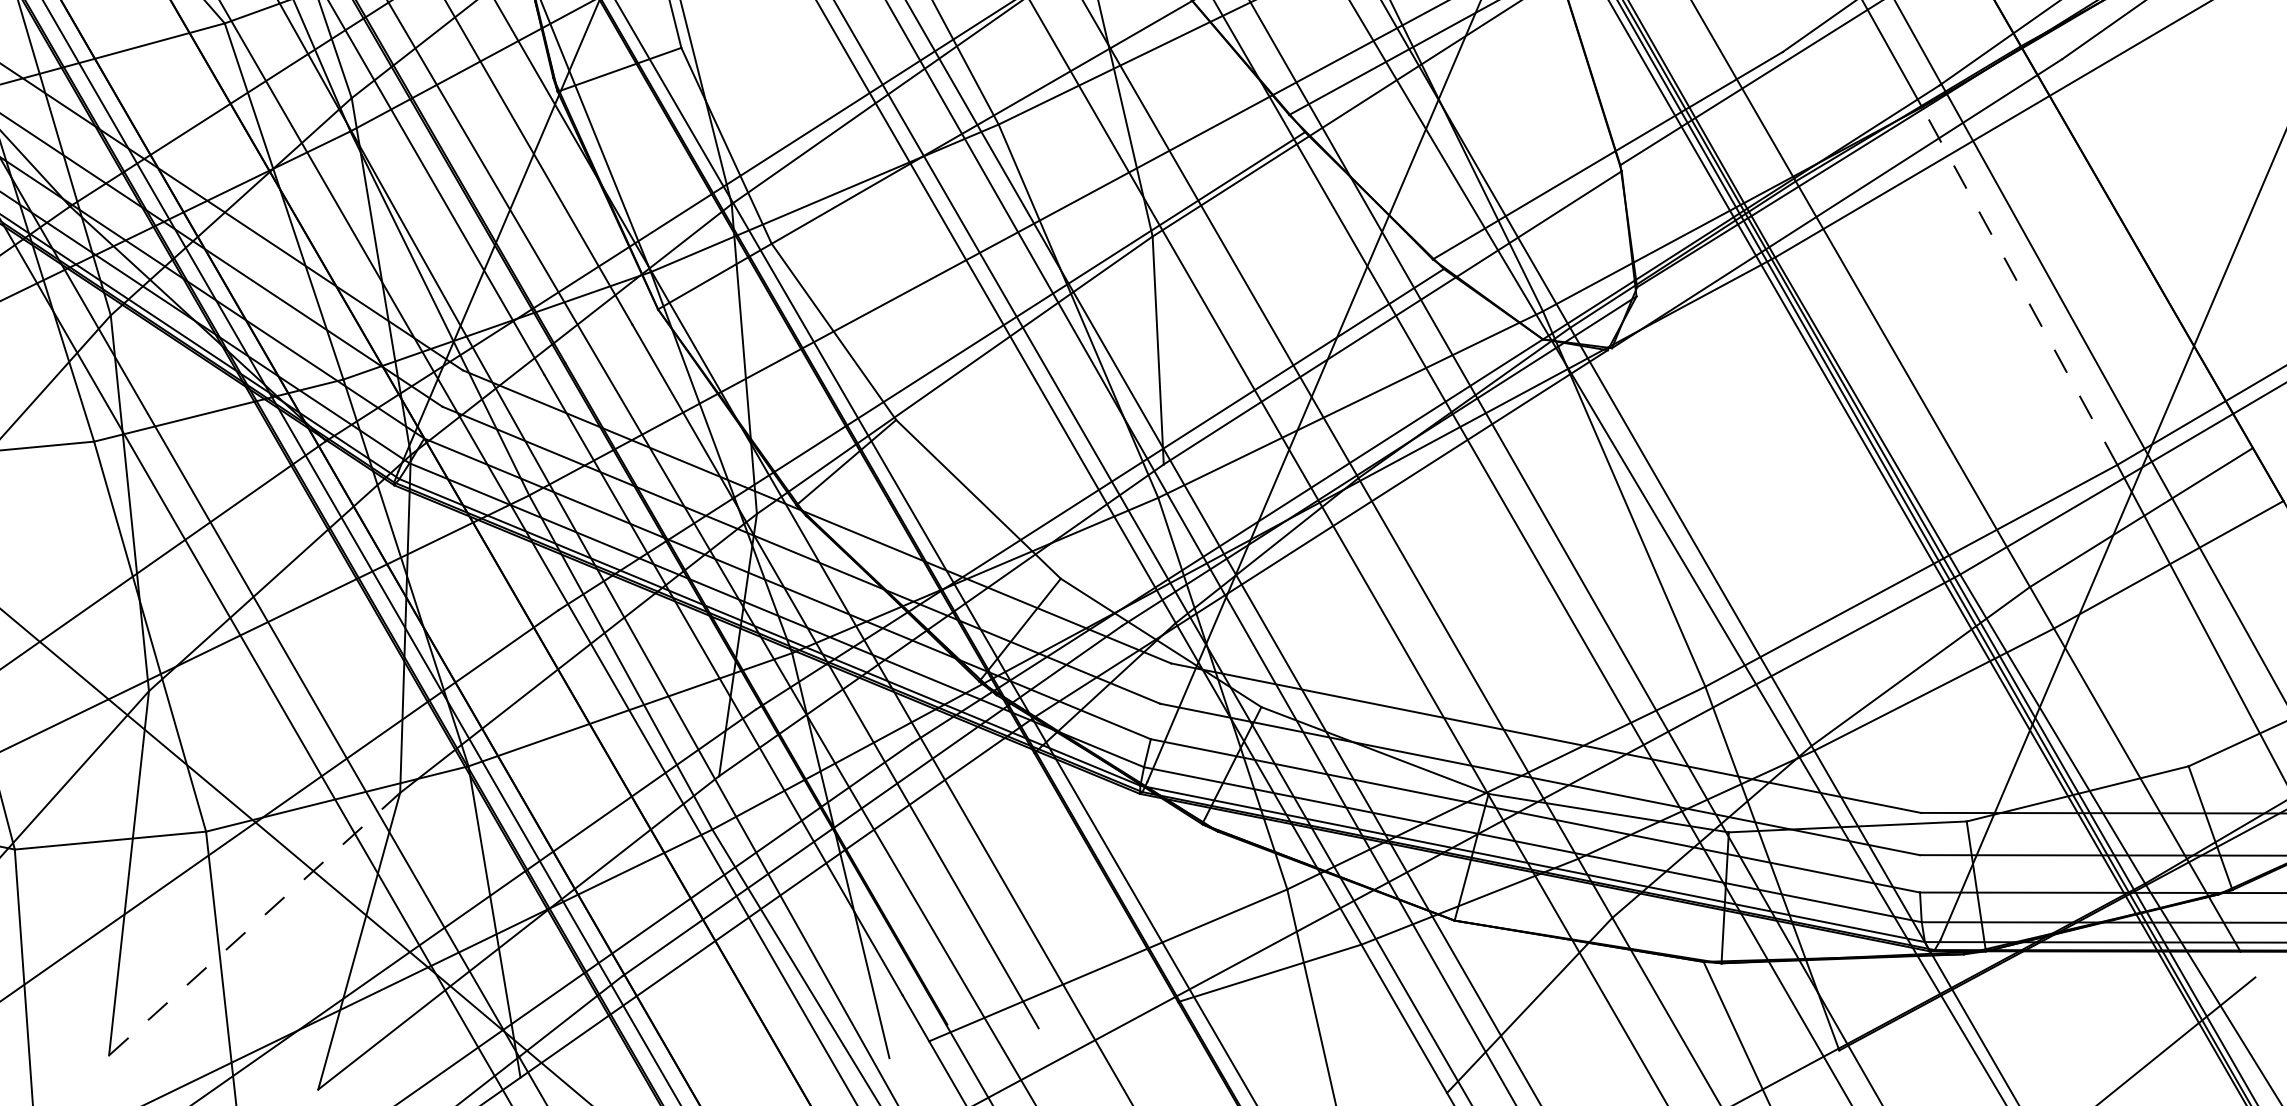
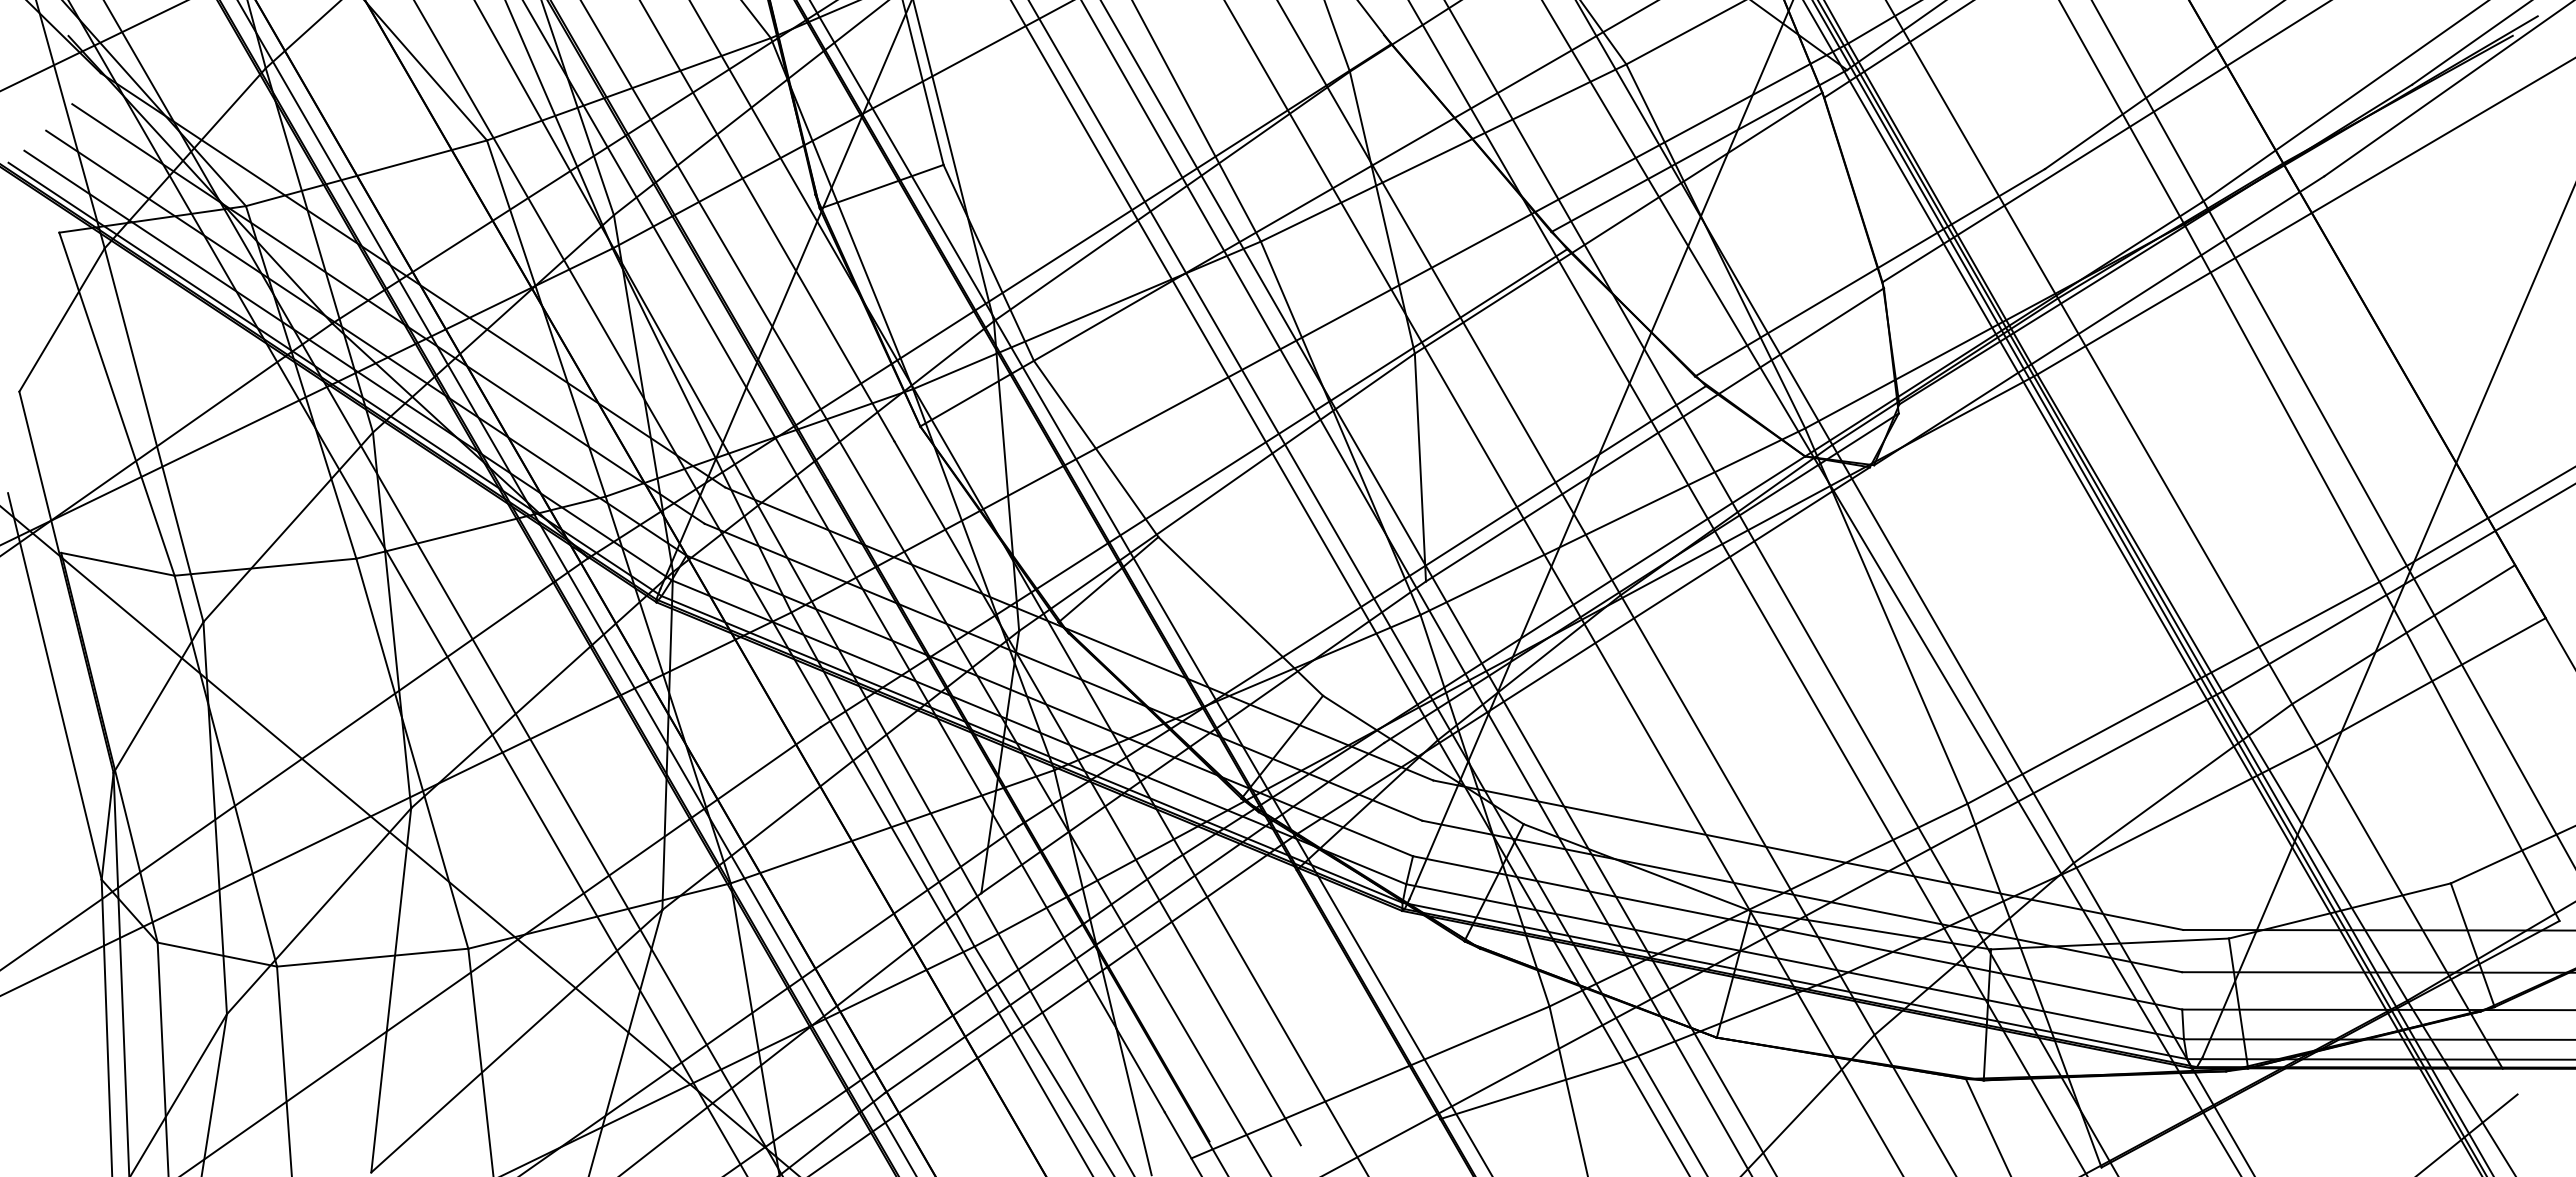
line: (2019, 286) -> (2281, 403), dashed -> solid
line: (254, 924) -> (516, 1041), dashed -> solid

